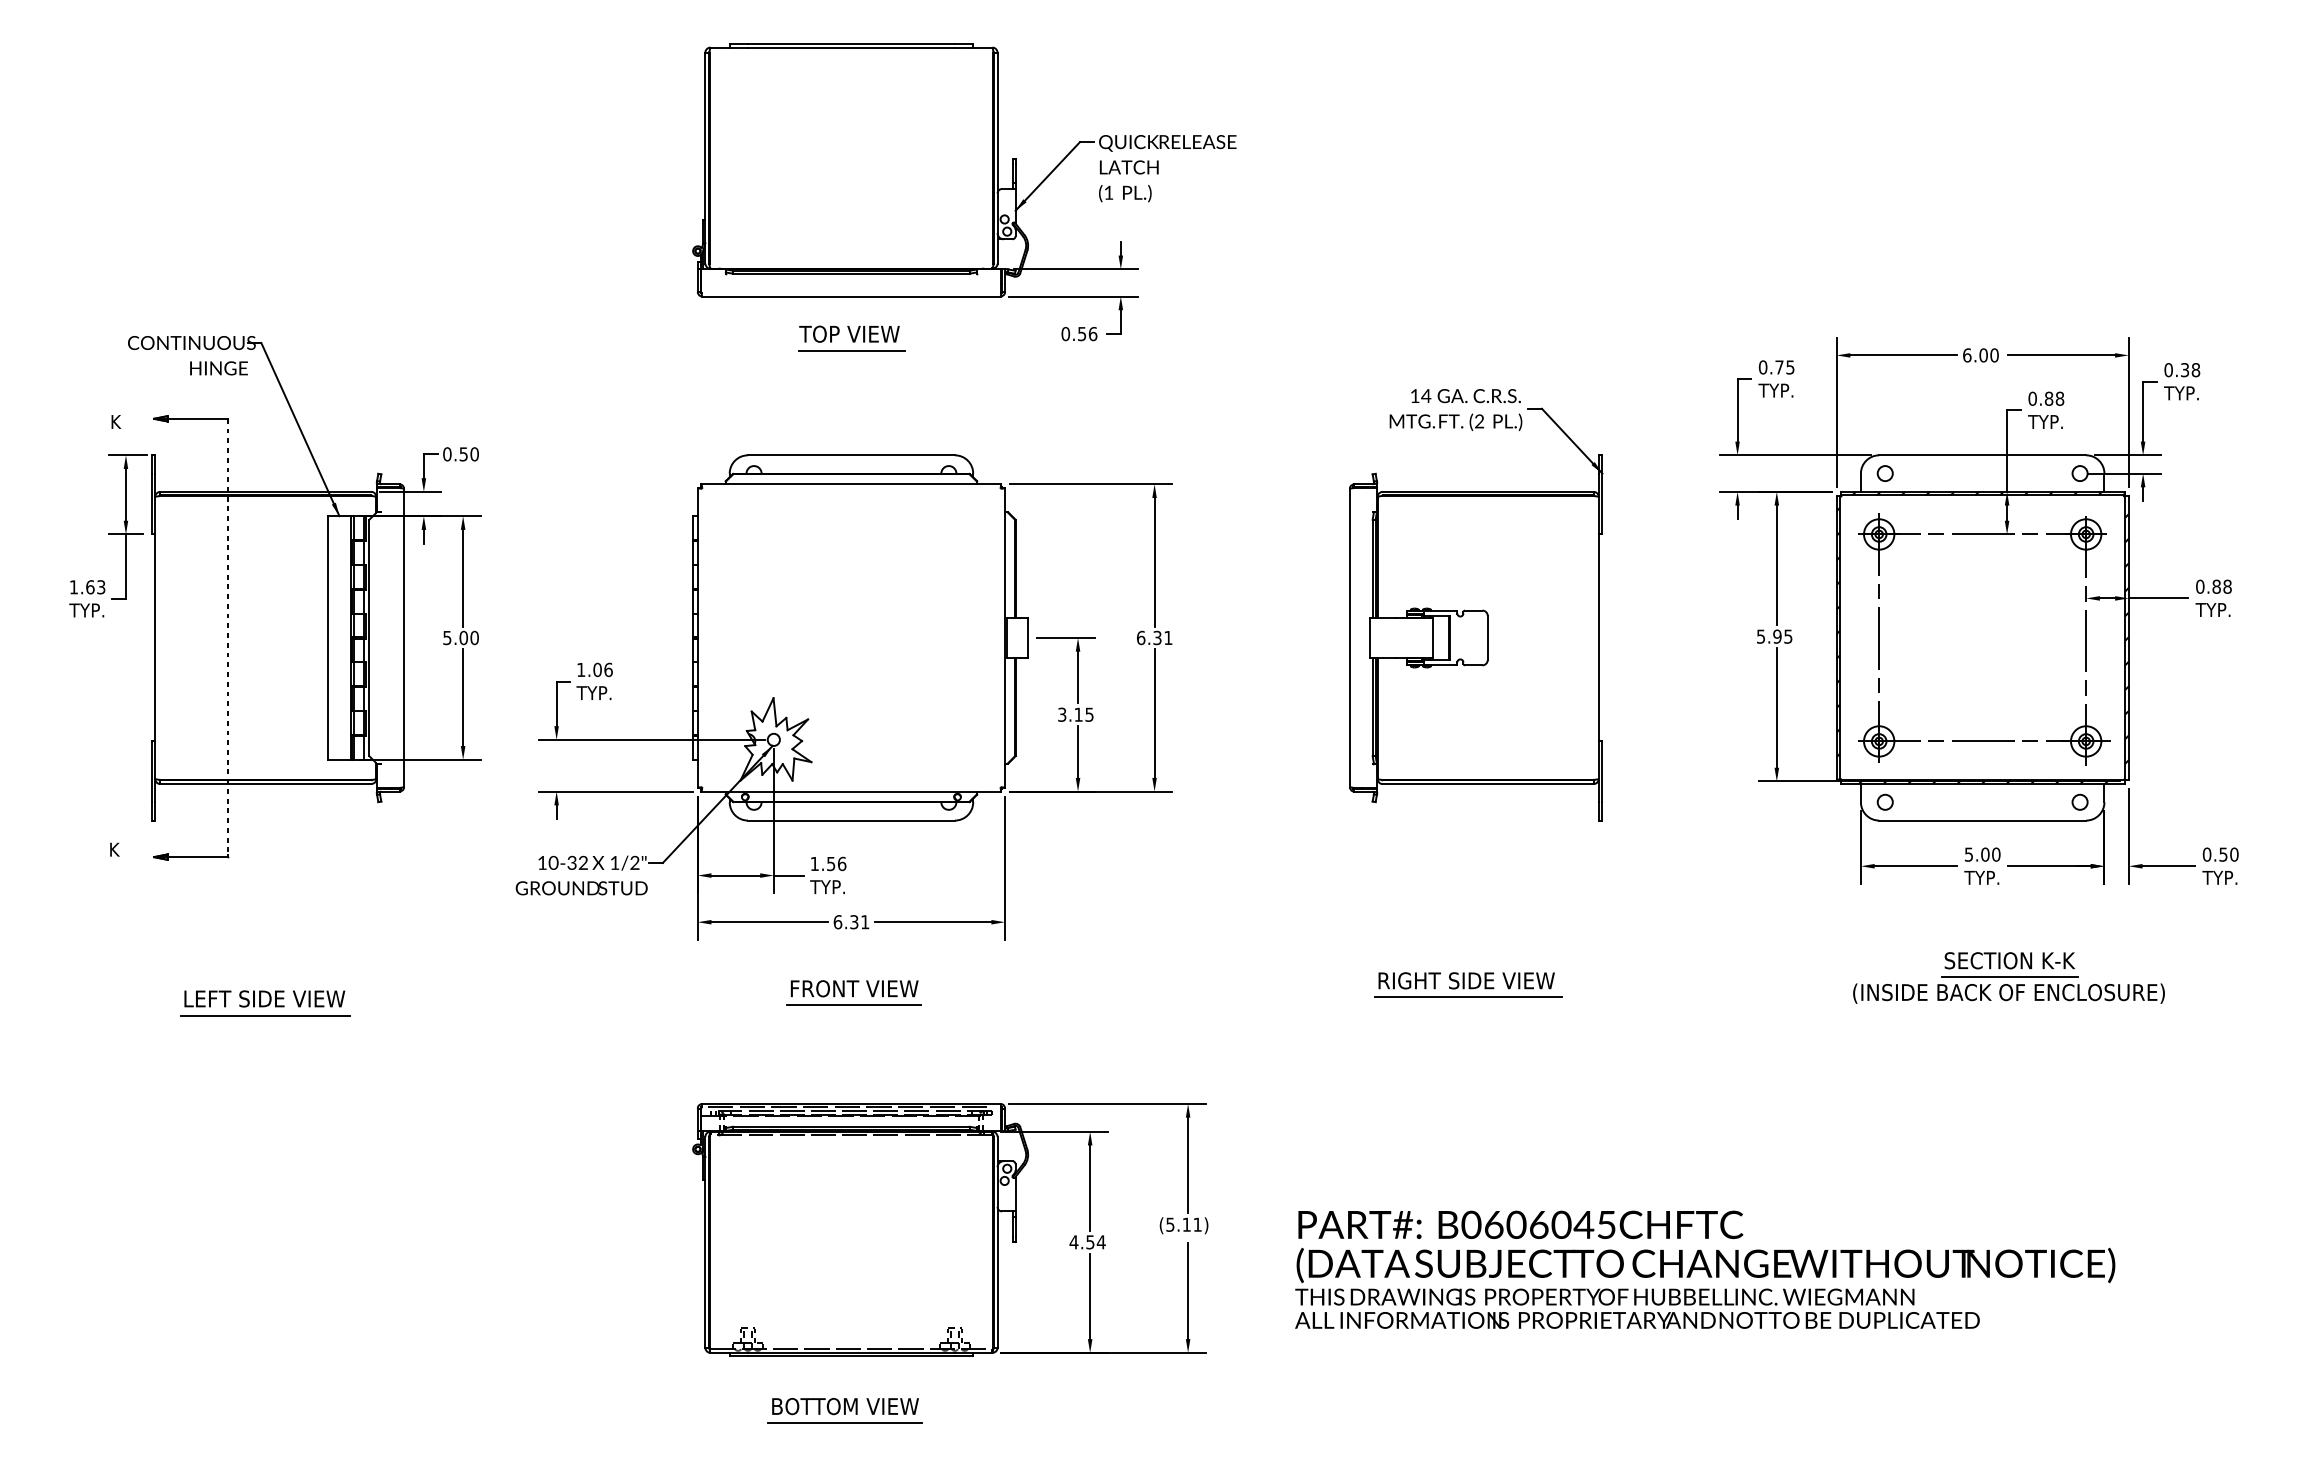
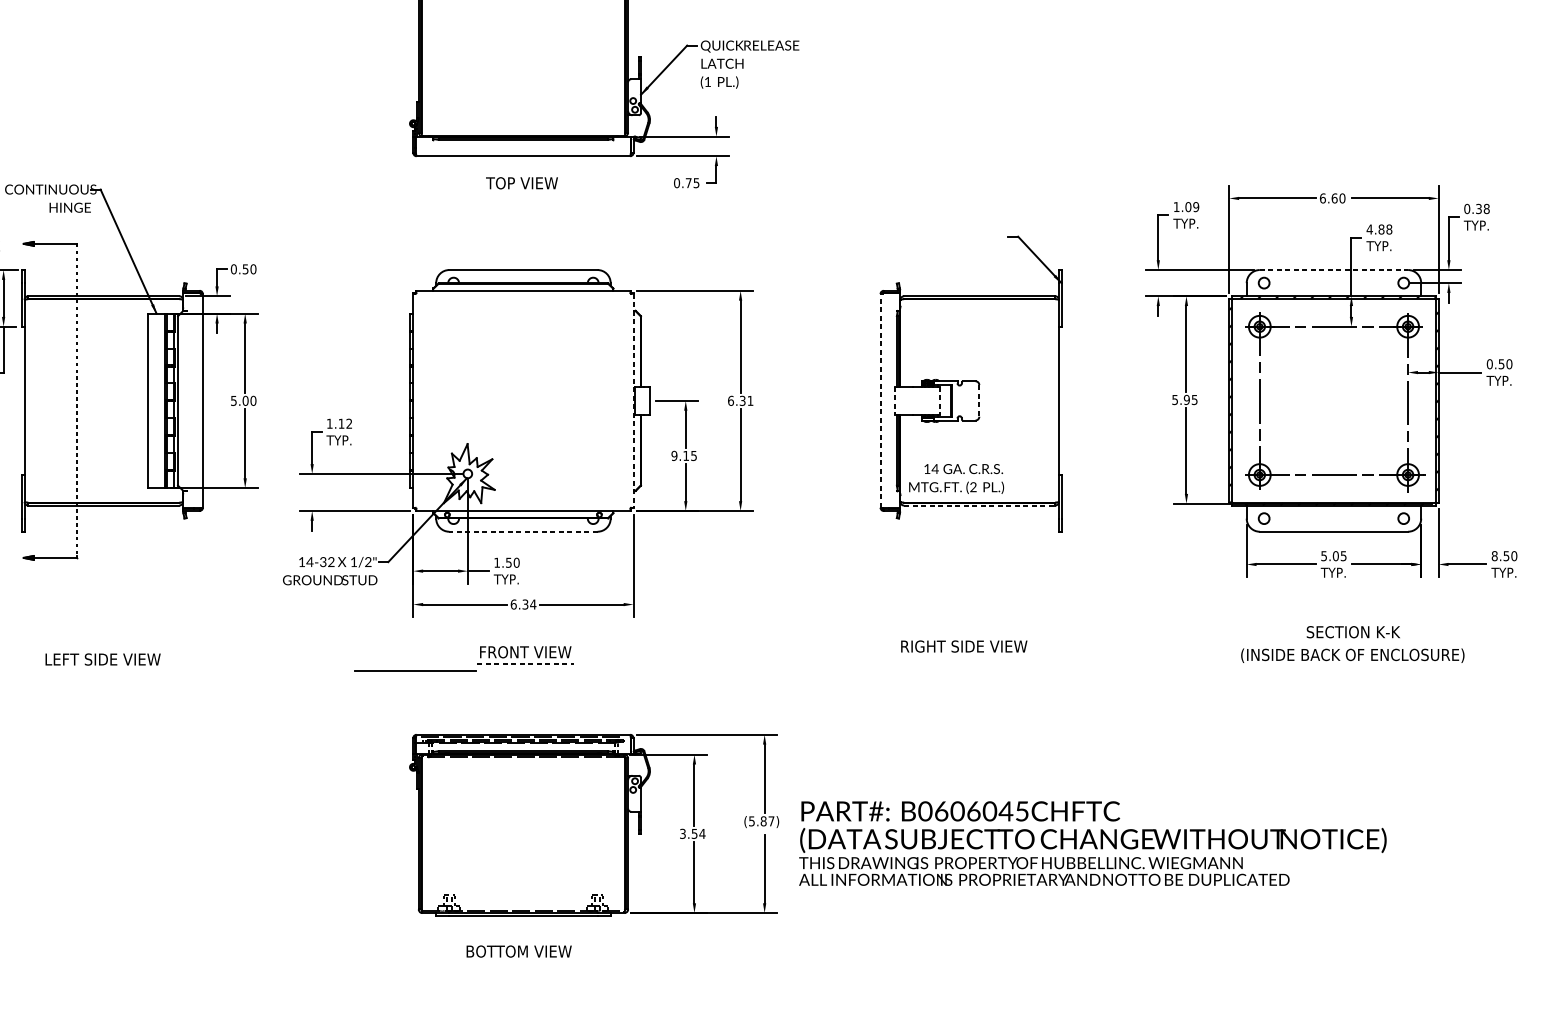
text: (1087, 333) -> (692, 182), 0.56 -> 0.75
line: (851, 350) -> (523, 194), removed
text: (1983, 355) -> (1334, 198), 6.00 -> 6.60
text: (1776, 367) -> (1186, 207), 0.75 -> 1.09
text: (2032, 398) -> (1369, 229), 0.88 -> 4.88
text: (1455, 409) -> (956, 478), moved
line: (1983, 455) -> (1334, 270), solid -> dashed
text: (2221, 586) -> (1505, 364), 0.88 -> 0.50
line: (1005, 637) -> (633, 400), solid -> dashed
line: (1349, 637) -> (880, 400), solid -> dashed
line: (1369, 637) -> (894, 400), solid -> dashed
line: (1433, 637) -> (940, 400), solid -> dashed
line: (1487, 638) -> (979, 401), solid -> dashed
text: (602, 669) -> (345, 423), 1.06 -> 1.12
text: (1062, 714) -> (674, 455), 3.15 -> 9.15
line: (1488, 784) -> (979, 505), solid -> dashed
line: (850, 820) -> (522, 531), solid -> dashed
text: (1996, 854) -> (1343, 556), 5.00 -> 5.05
text: (2206, 854) -> (1494, 556), 0.50 -> 8.50
text: (553, 862) -> (309, 561), 10-32 -> 14-32
text: (842, 863) -> (517, 562), 1.56 -> 1.50
text: (864, 922) -> (532, 604), 6.31 -> 6.34
line: (2009, 977) -> (1353, 644), removed
line: (1467, 997) -> (964, 658), removed
line: (854, 1005) -> (525, 664), solid -> dashed
line: (265, 1015) -> (415, 671), moved
text: (1191, 1224) -> (767, 821), (5.11) -> (5.87)
text: (1073, 1242) -> (682, 834), 4.54 -> 3.54
text: (1705, 1269) -> (1093, 843), moved
line: (845, 1423) -> (519, 963), removed

